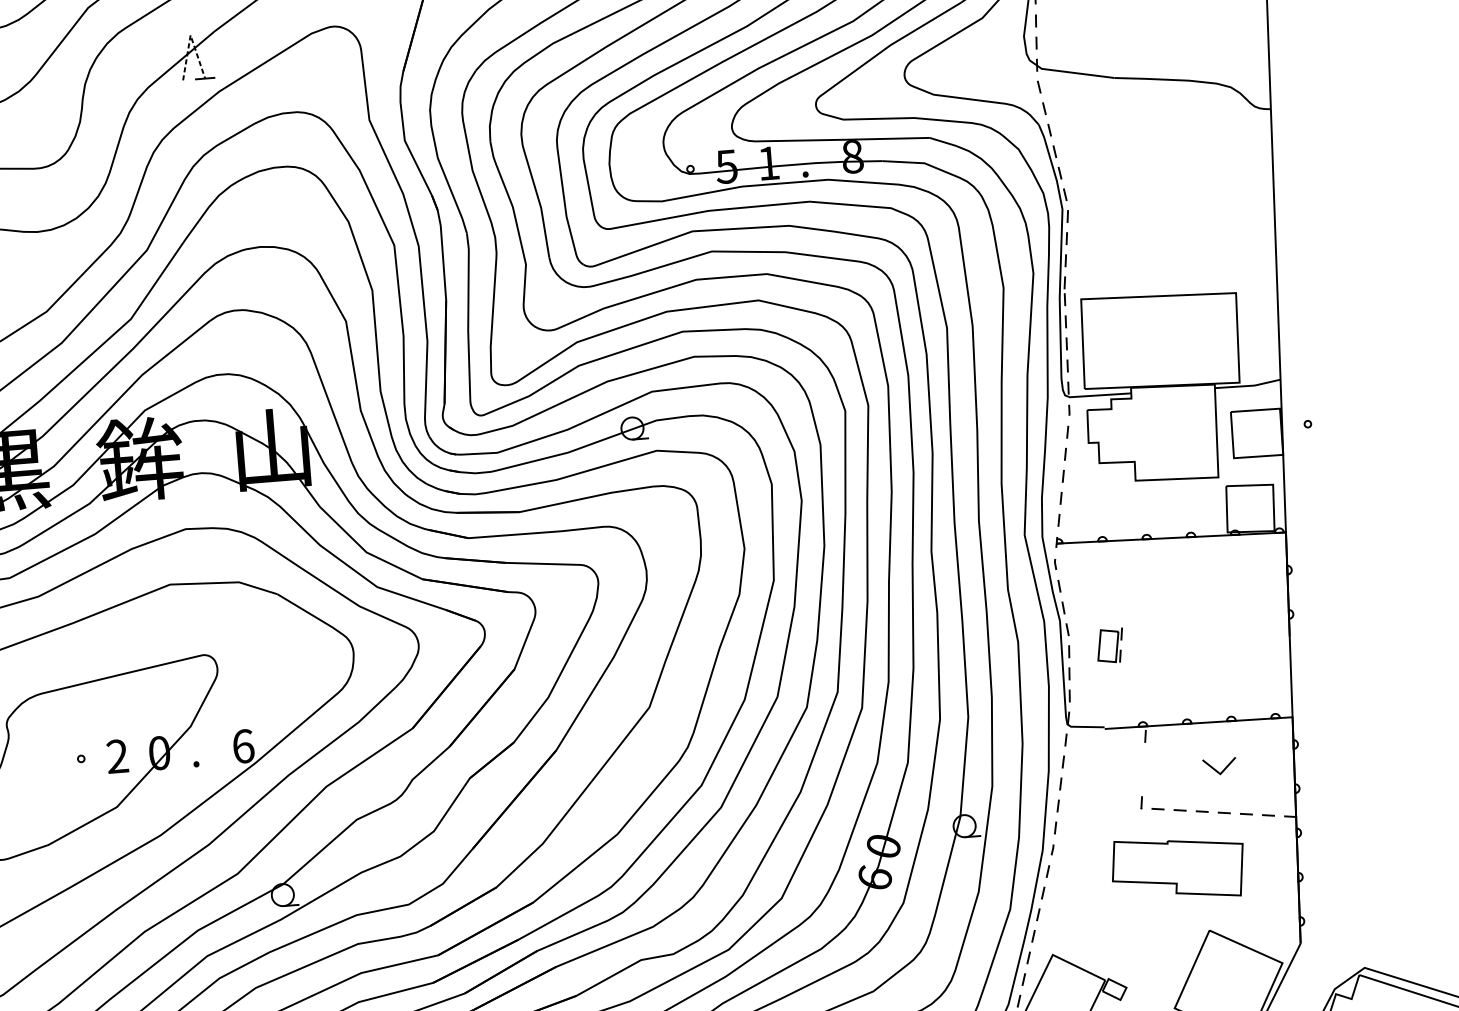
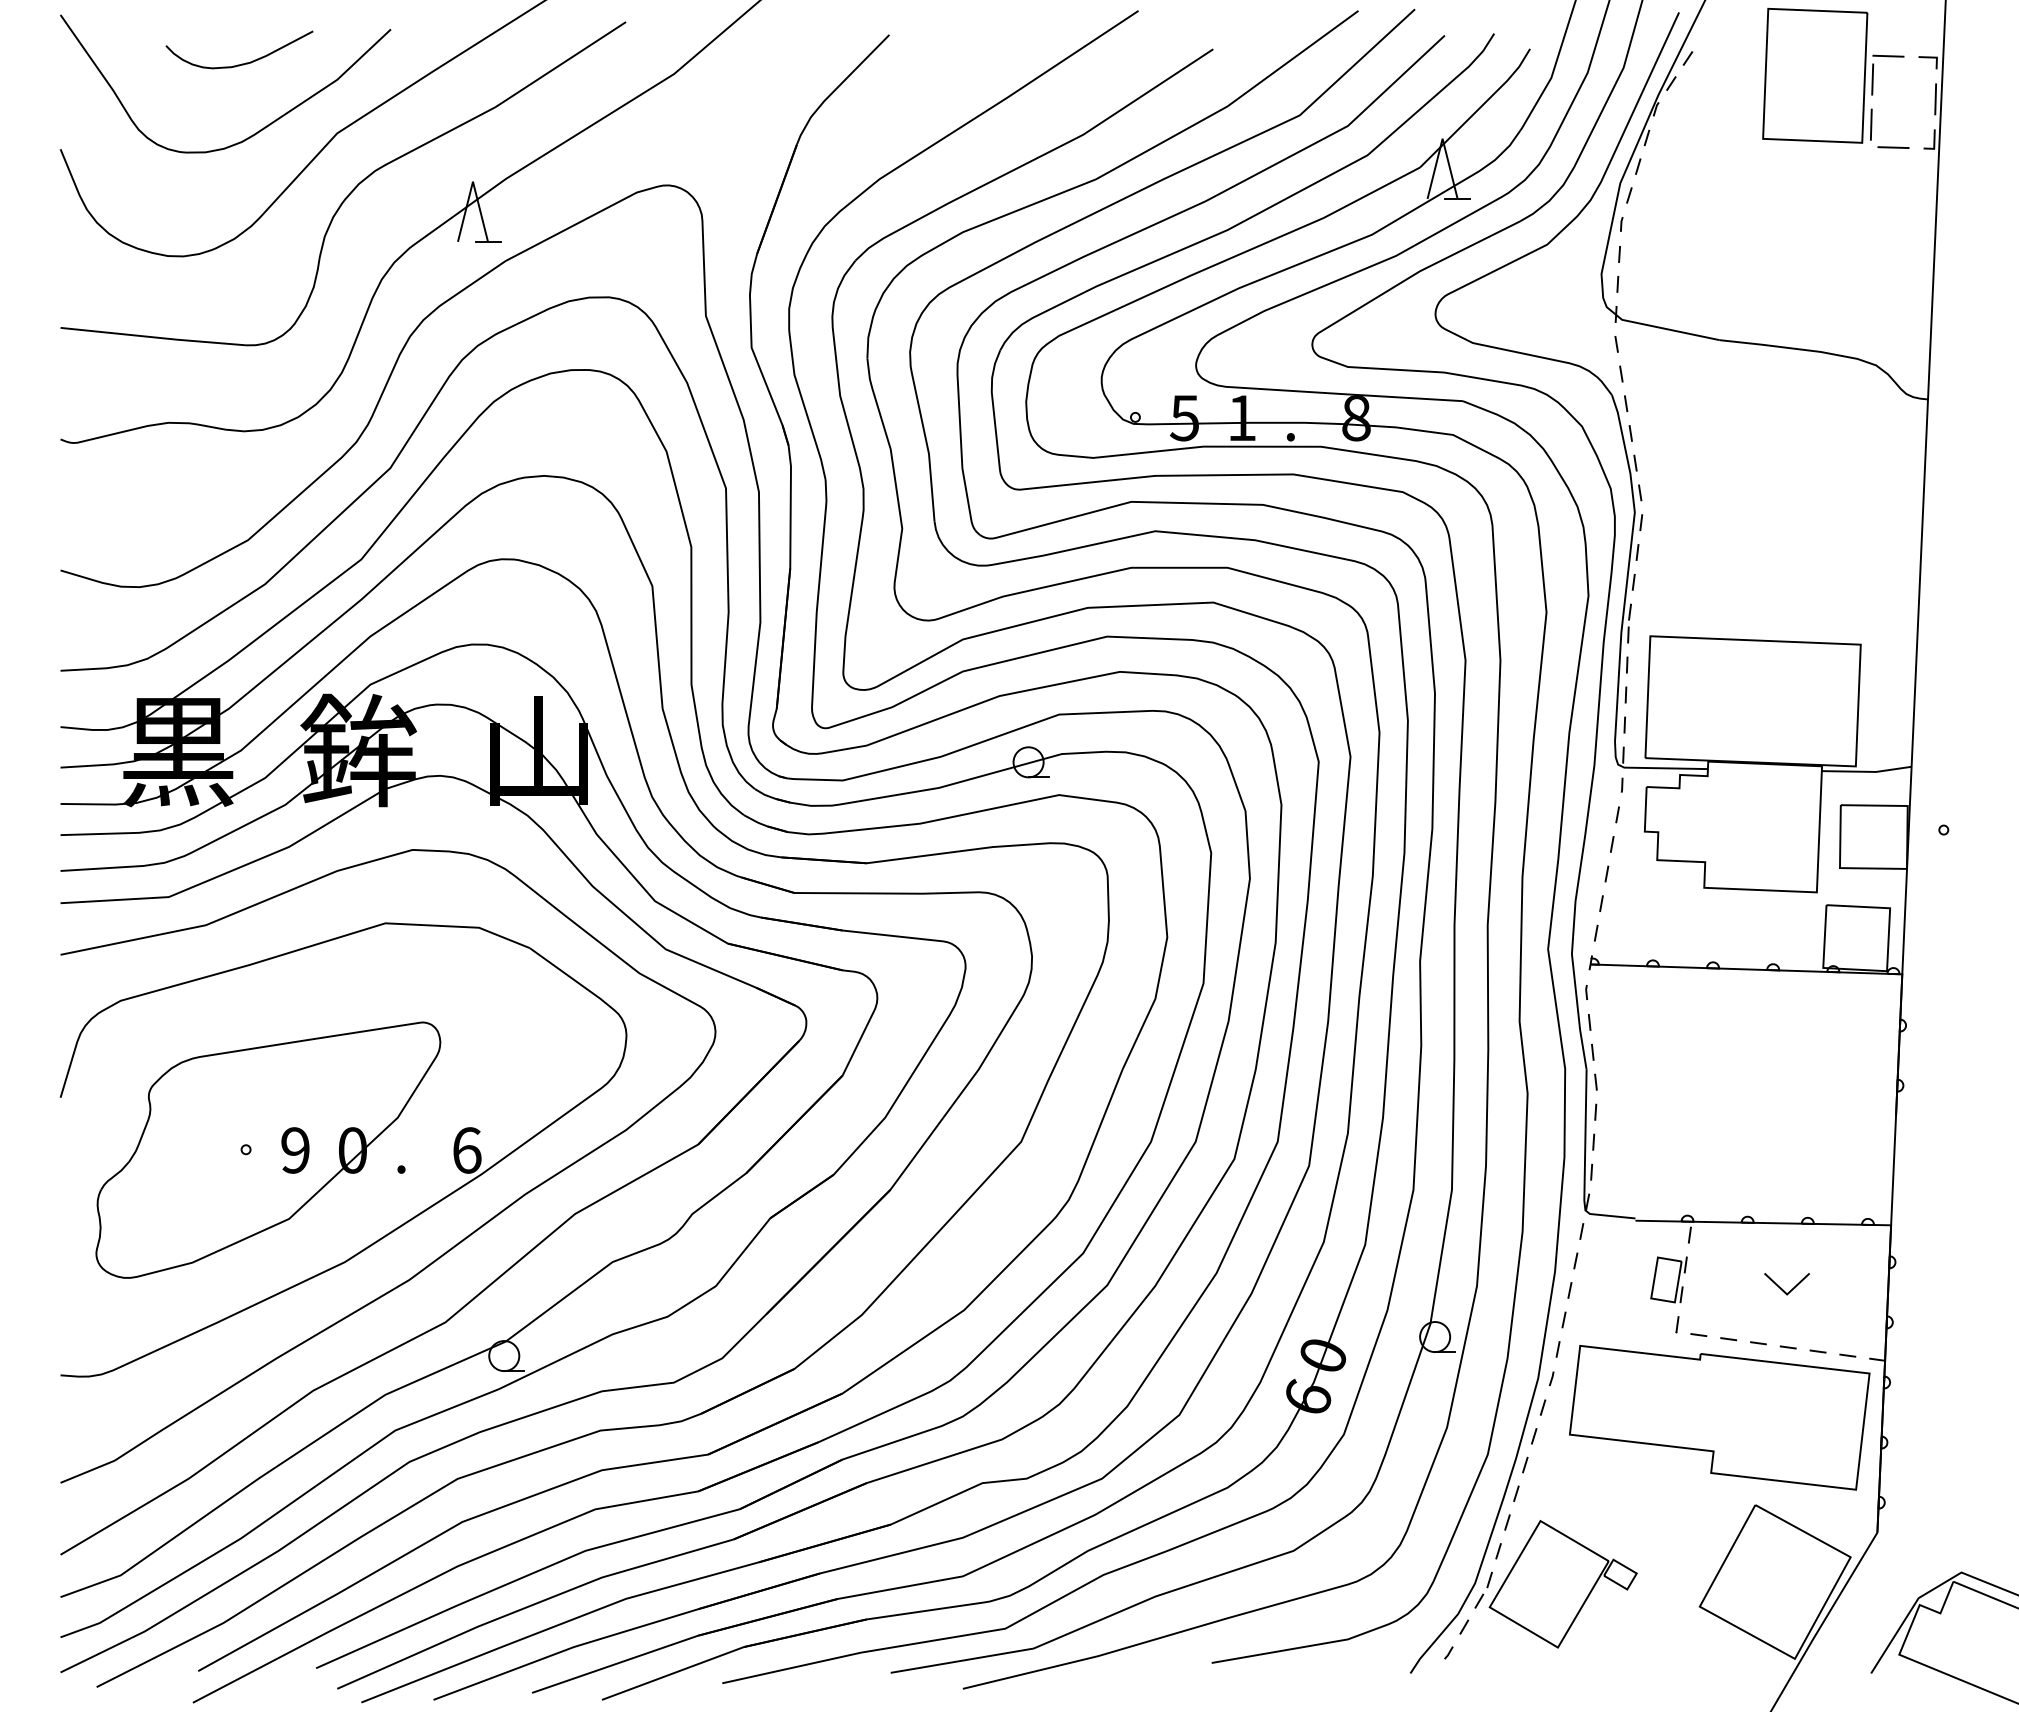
line: (190, 35) -> (472, 181), dashed -> solid
part: (1109, 645) -> (1668, 1279), moved
text: (117, 756) -> (295, 1150), 2 -> 9
part: (1178, 868) -> (1719, 1417), size x1.67

